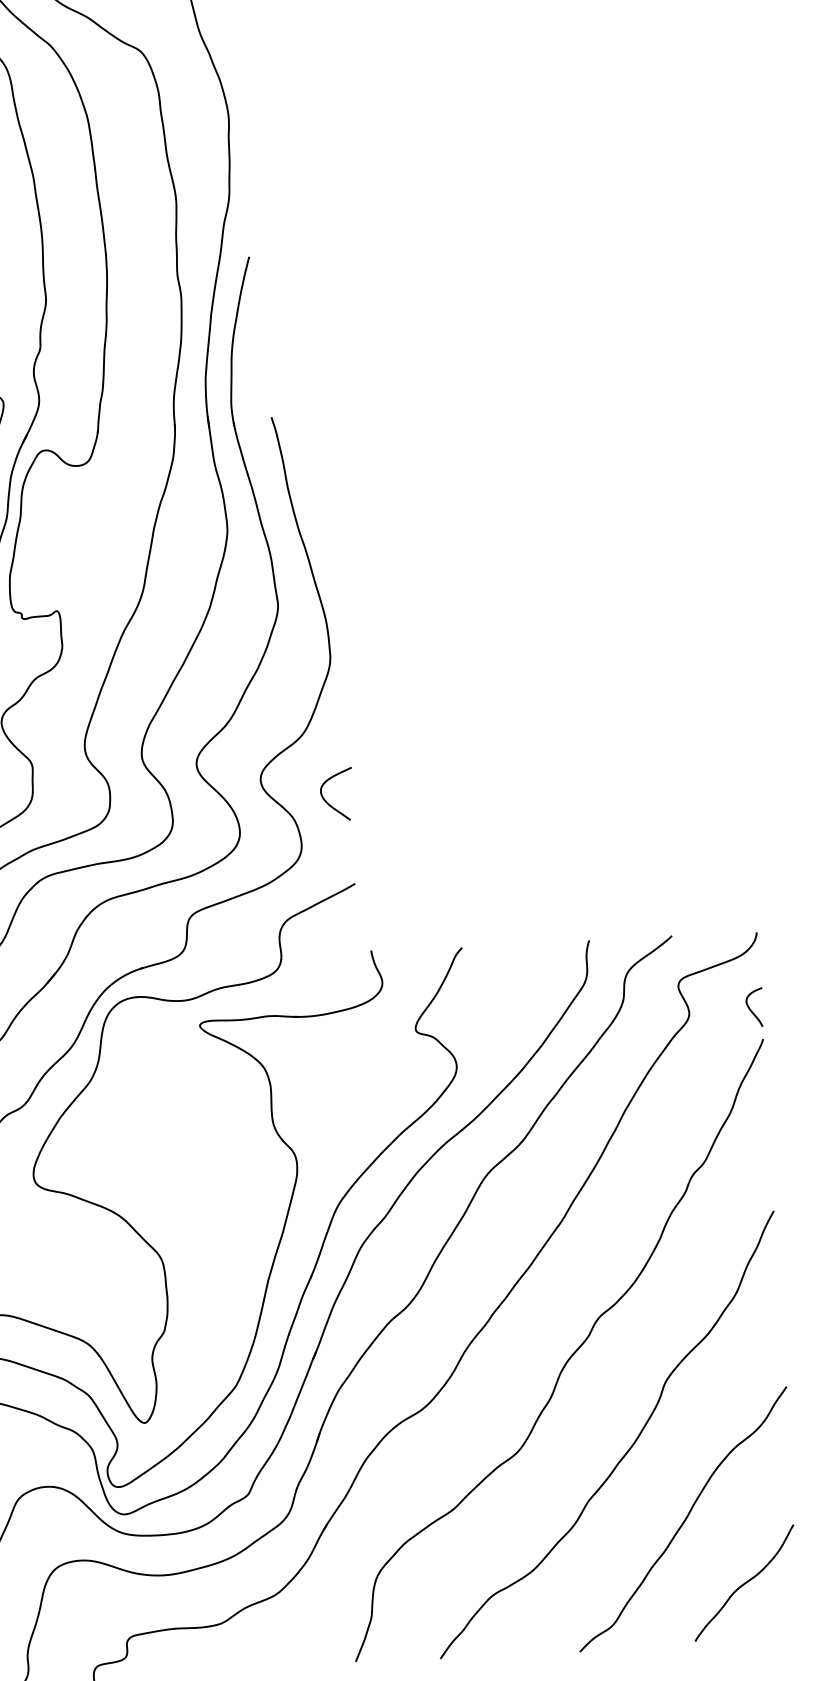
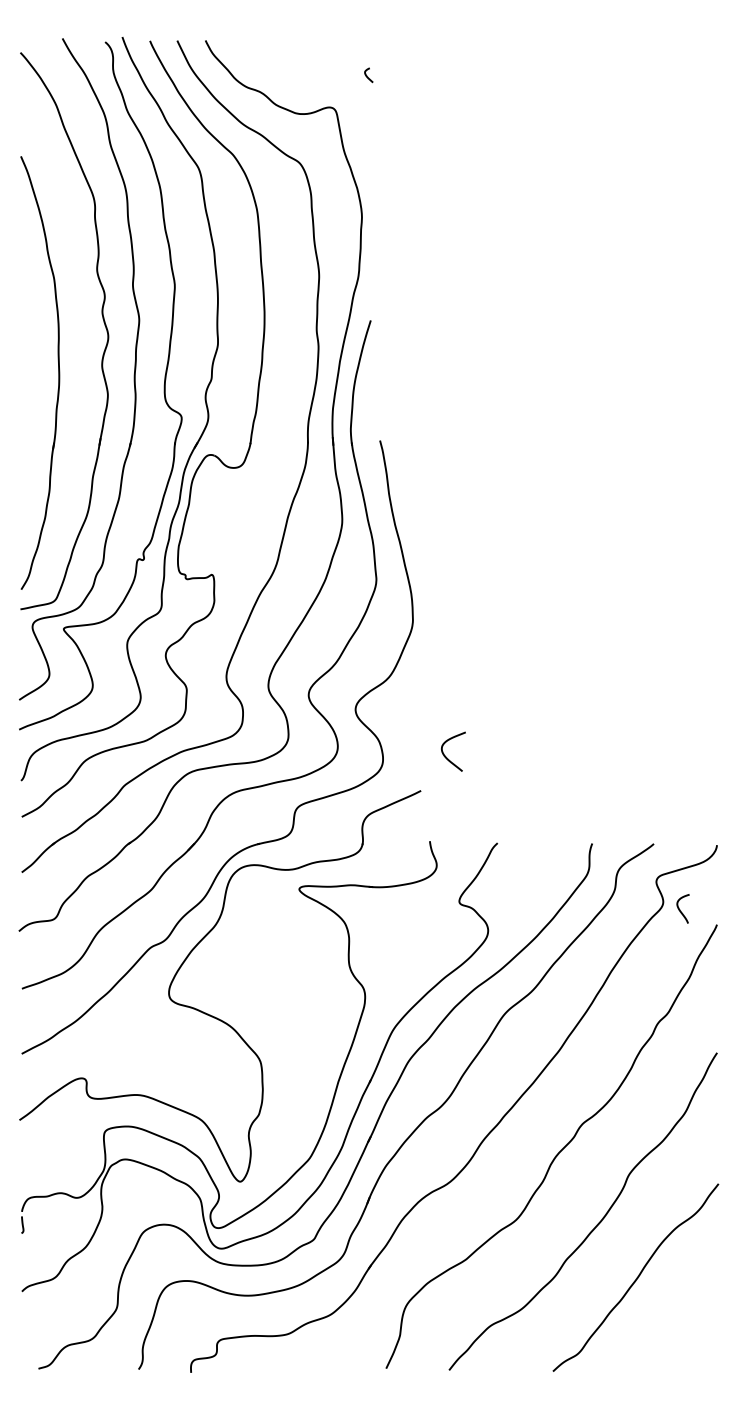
curve: (329, 802) -> (447, 757), moved
curve: (751, 1008) -> (680, 909), moved
curve: (744, 1582) -> (678, 1327), removed

